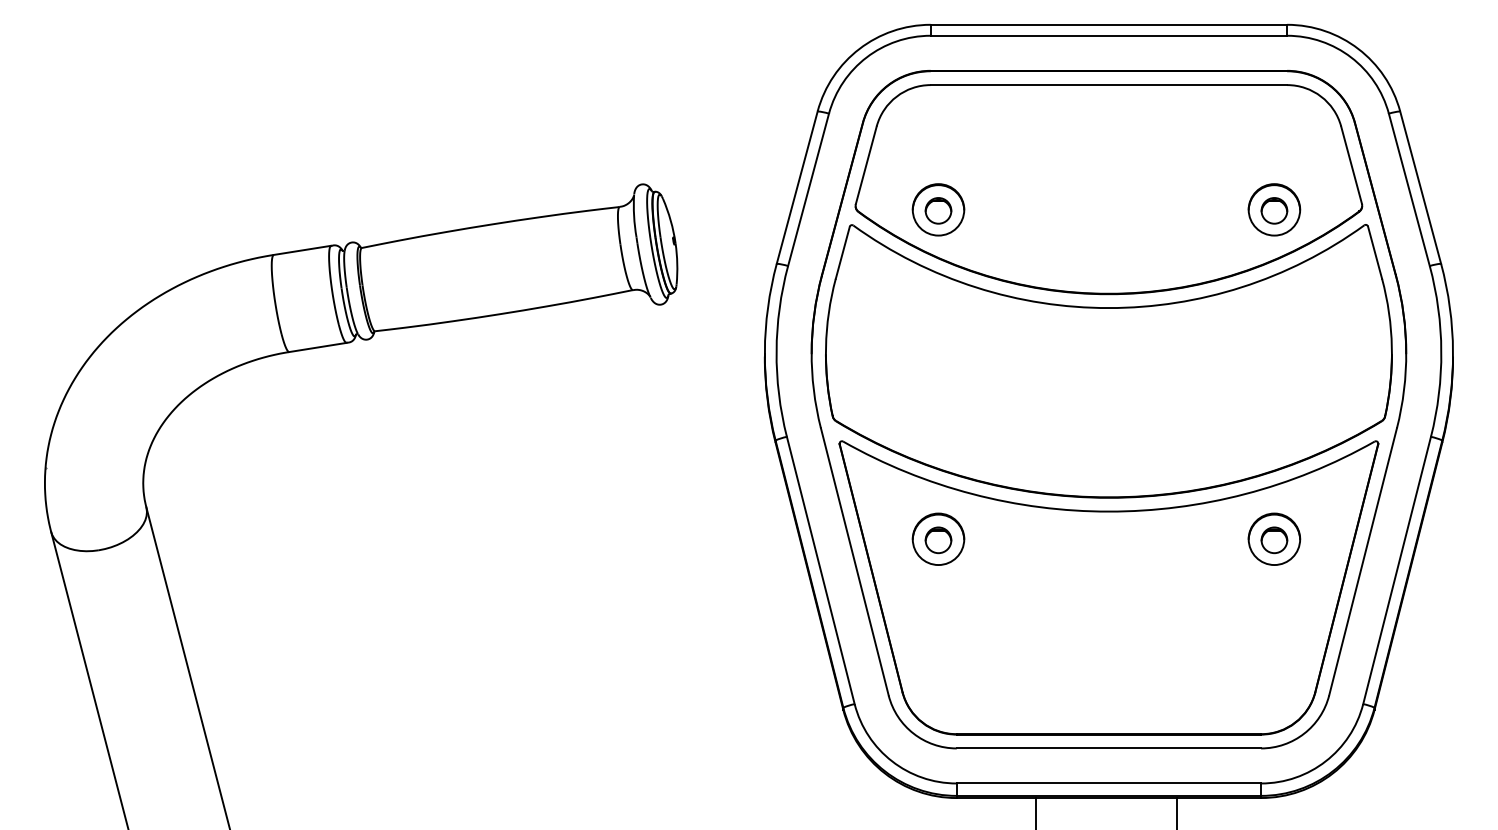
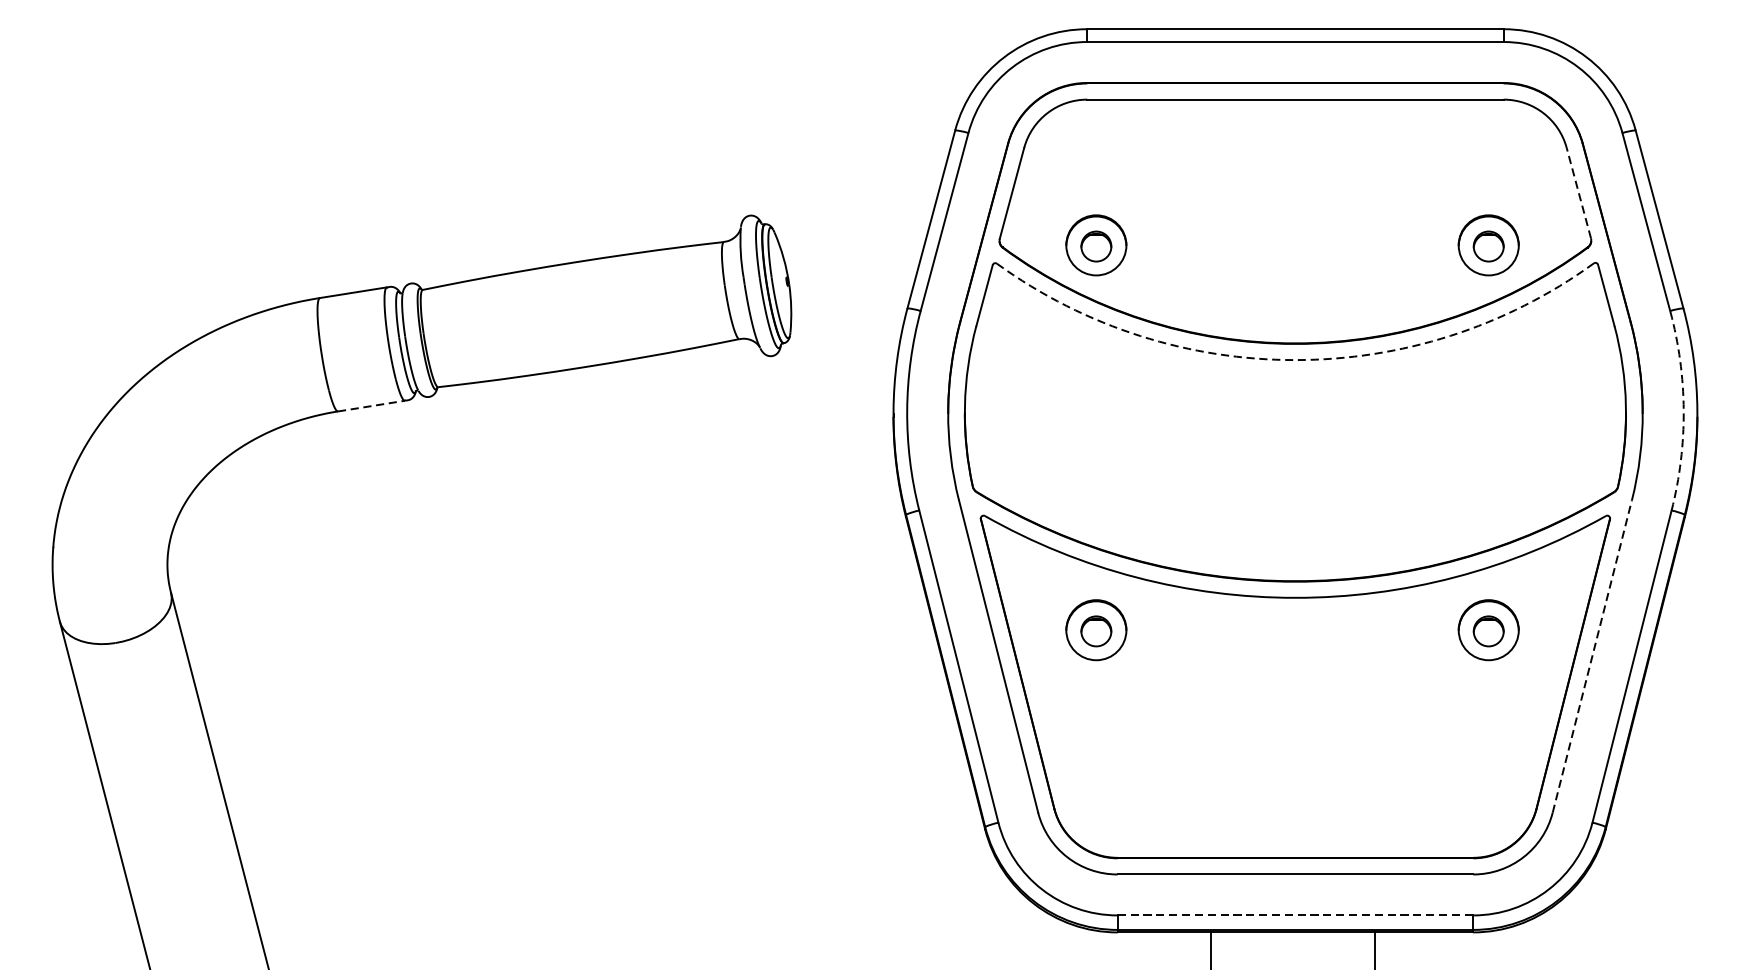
line: (1351, 164) -> (1578, 192), solid -> dashed
arc: (1108, 308) -> (1294, 360), solid -> dashed
line: (318, 347) -> (372, 406), solid -> dashed
arc: (1441, 351) -> (1683, 410), solid -> dashed
line: (1363, 561) -> (1592, 656), solid -> dashed
line: (1109, 783) -> (1296, 915), solid -> dashed

